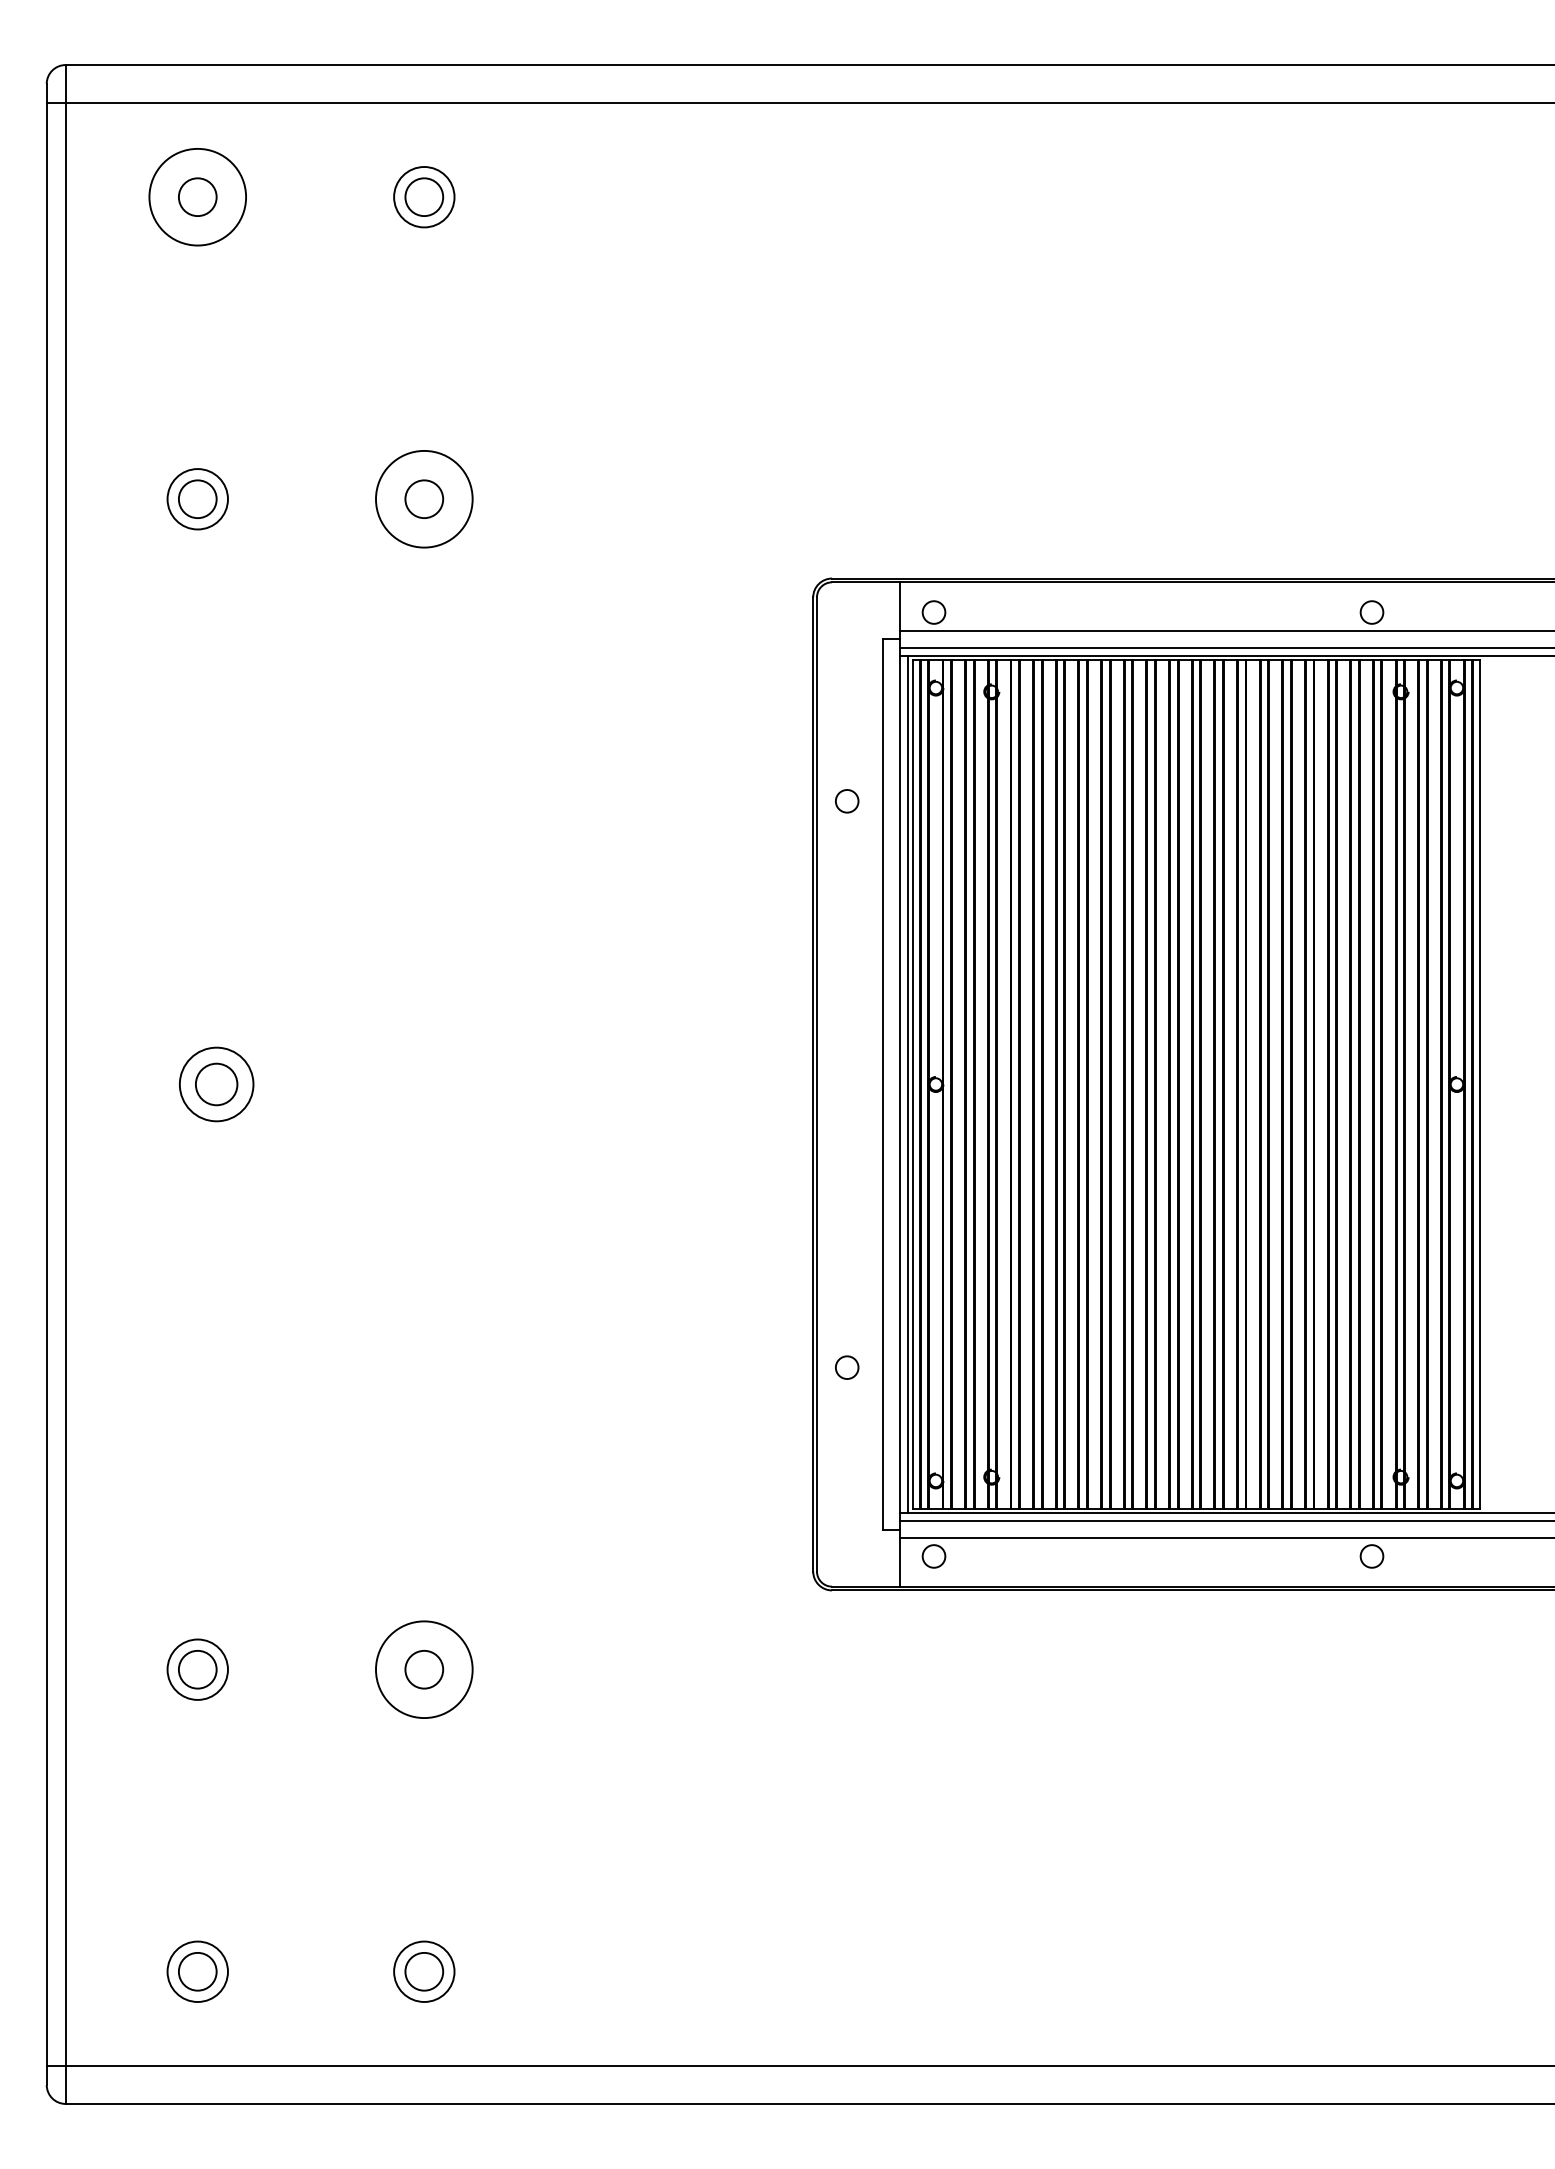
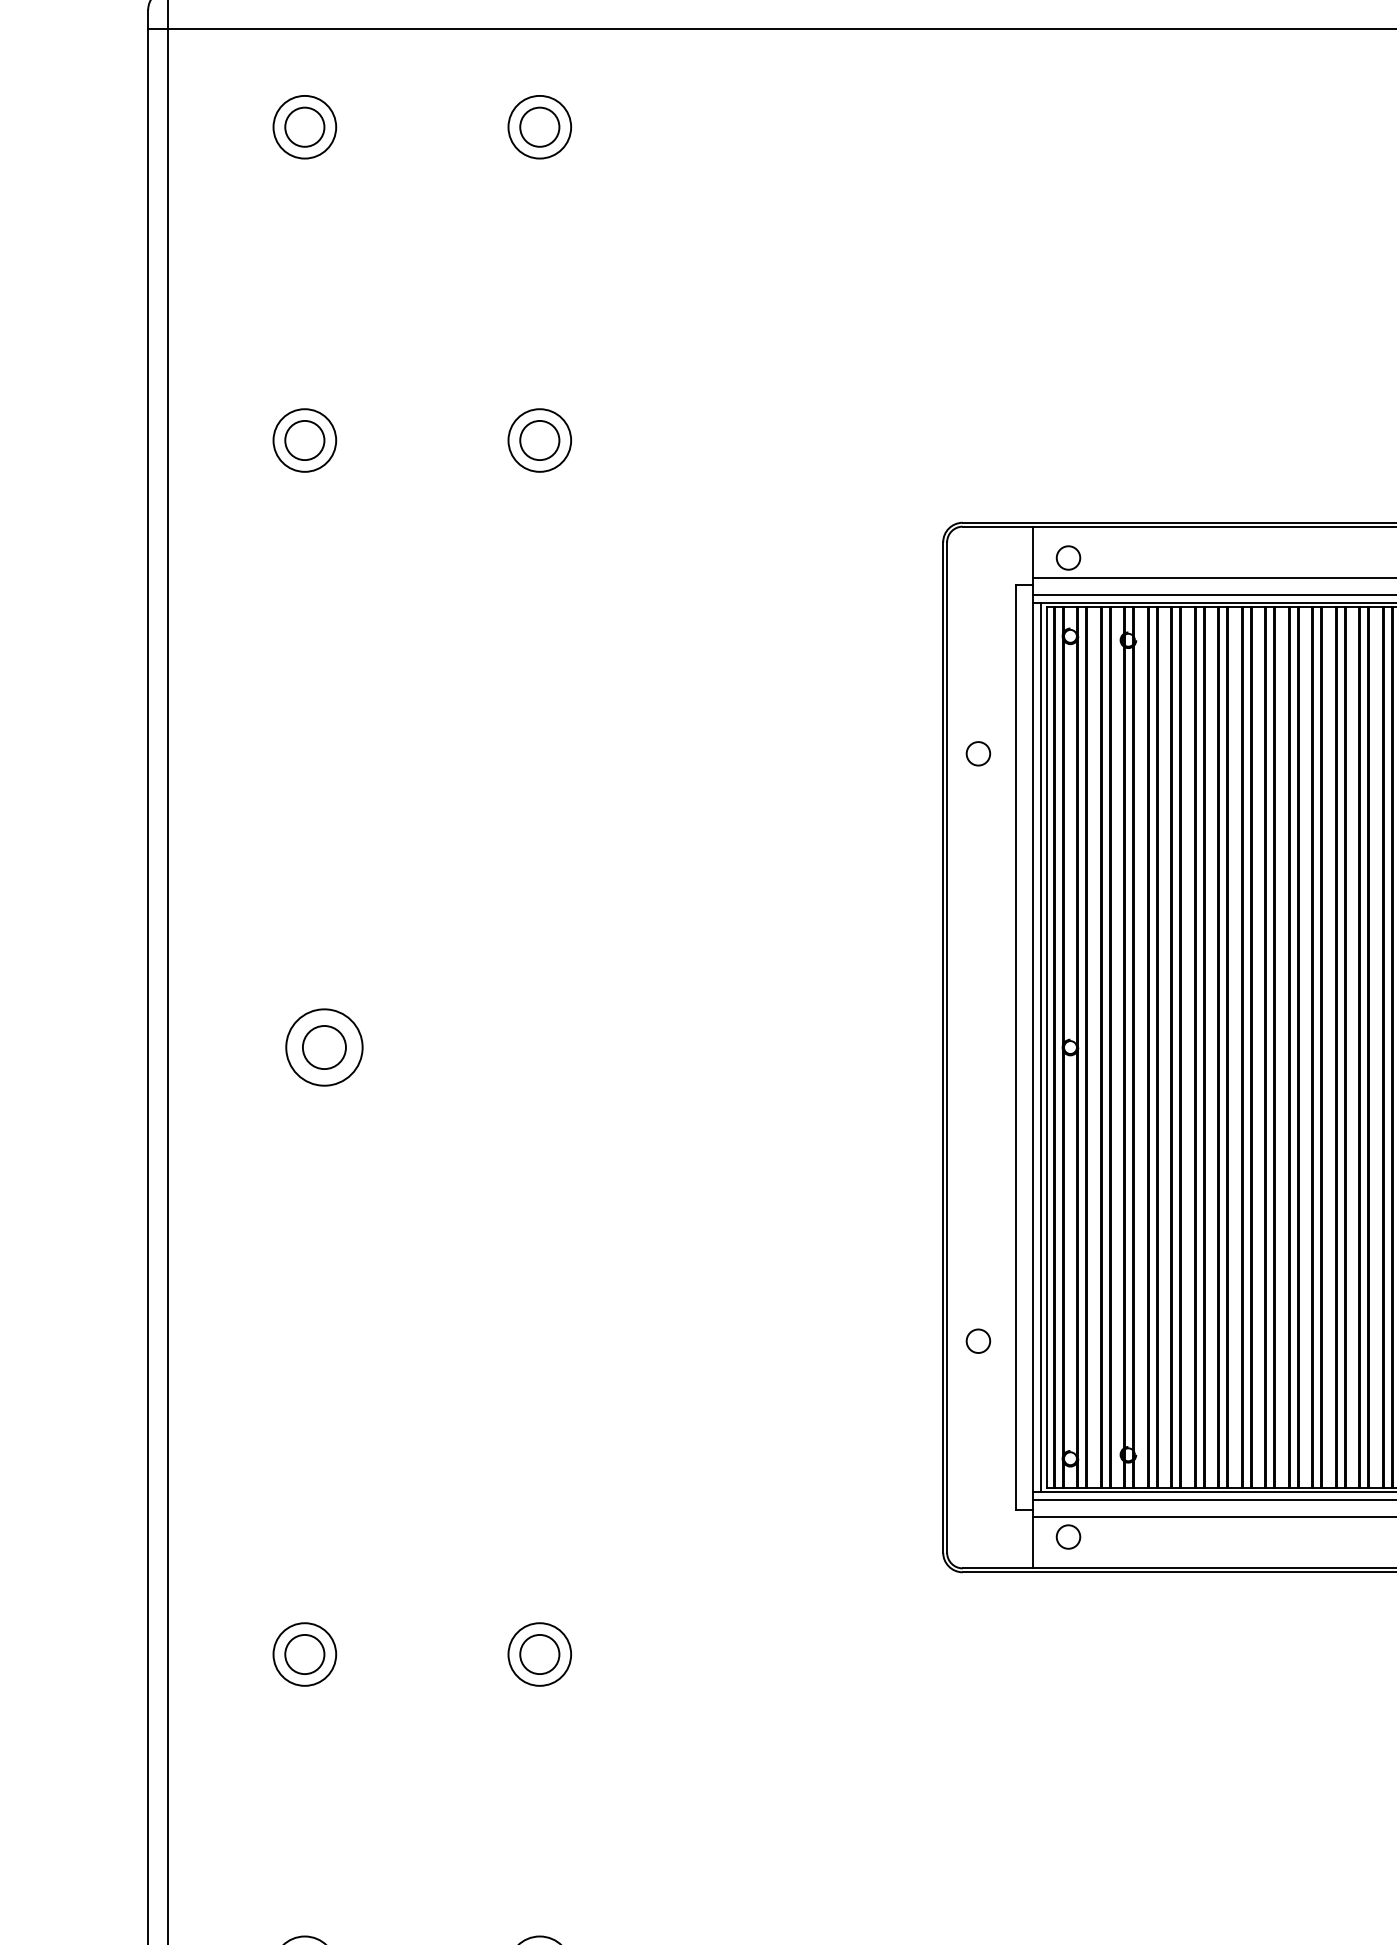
circle: (197, 197) -> (304, 127), size x0.62
circle: (424, 499) -> (540, 440), size x0.62
circle: (424, 1669) -> (540, 1654), size x0.62

